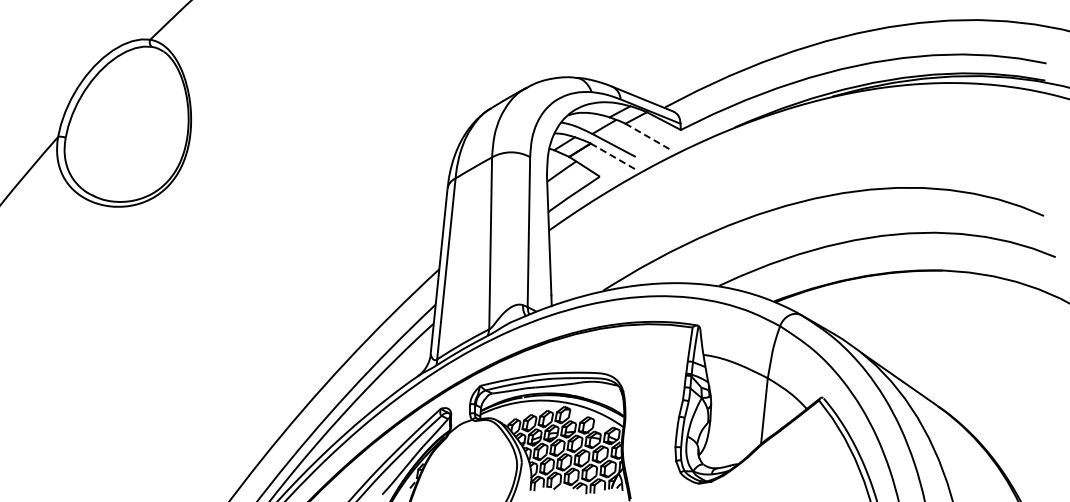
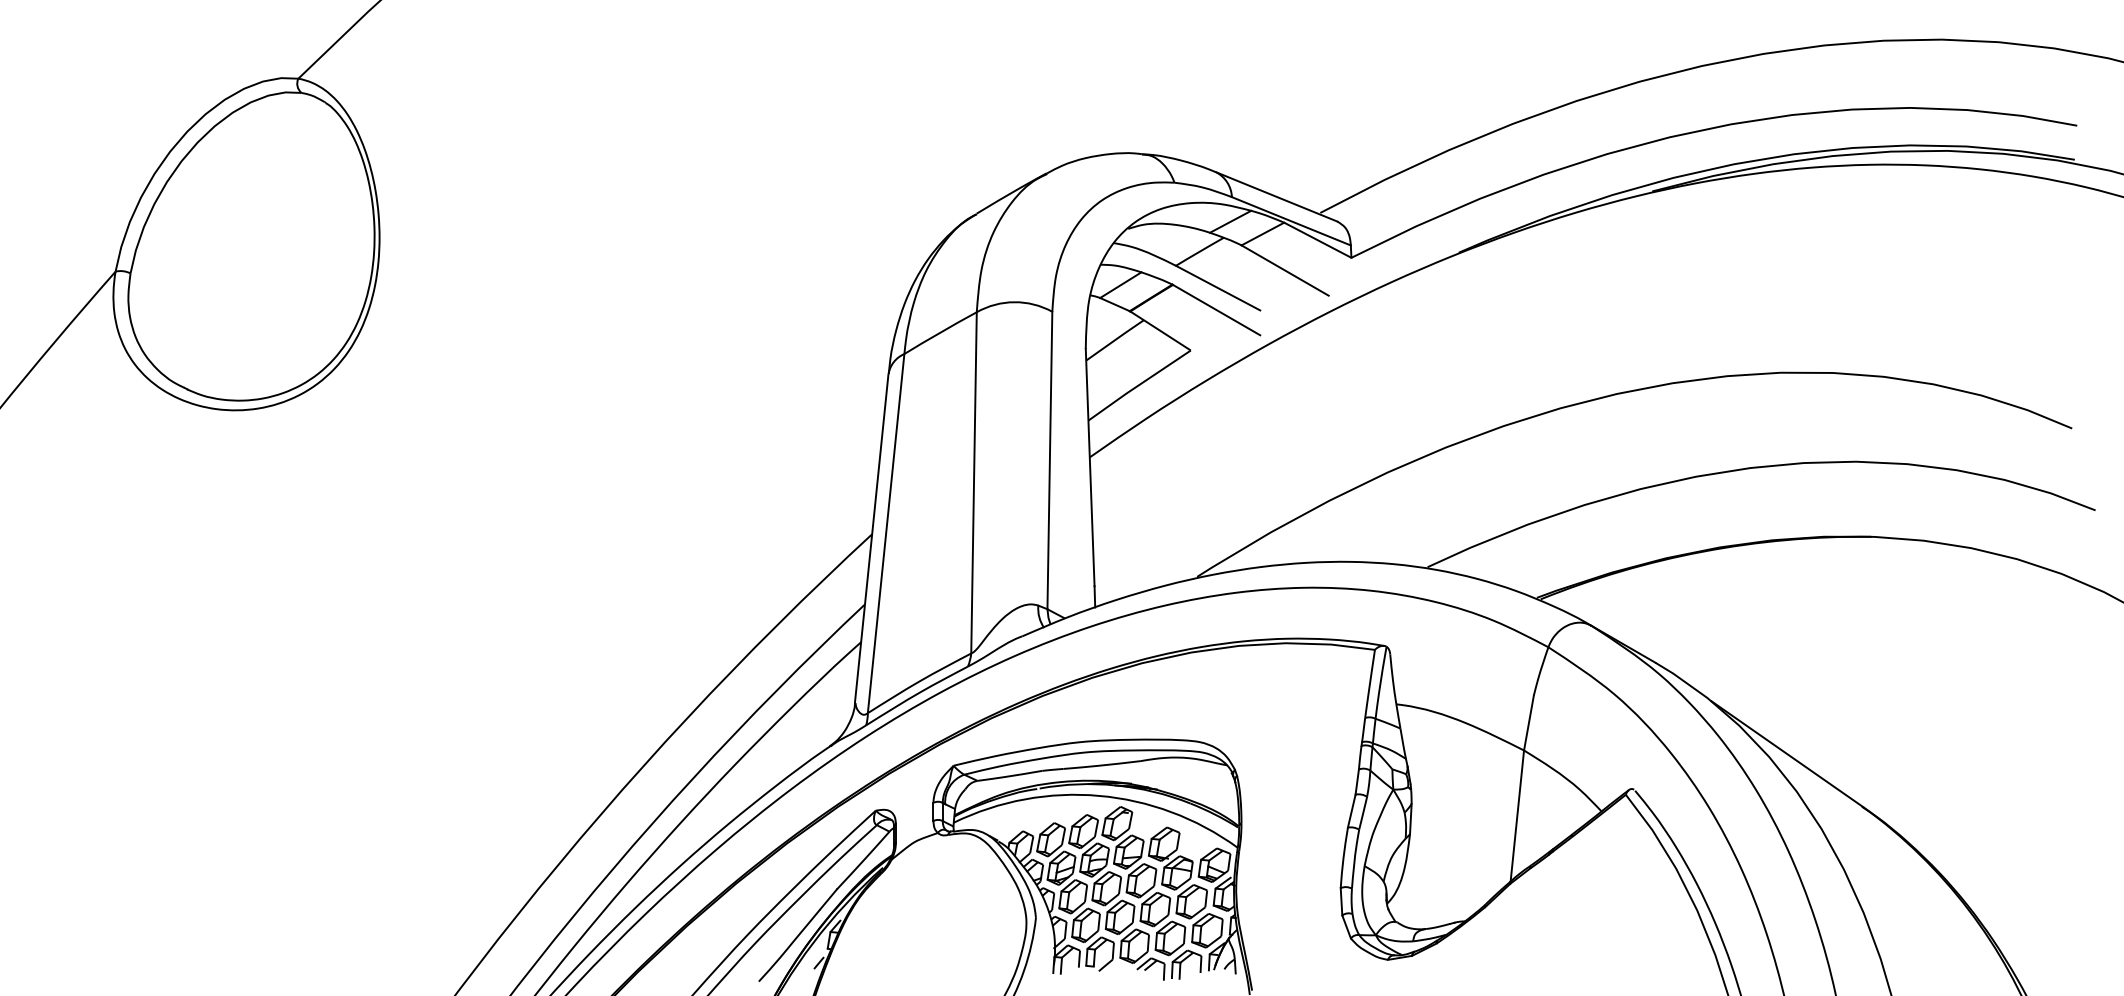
line: (647, 136) -> (1285, 270), dashed -> solid
line: (612, 156) -> (1215, 310), dashed -> solid

